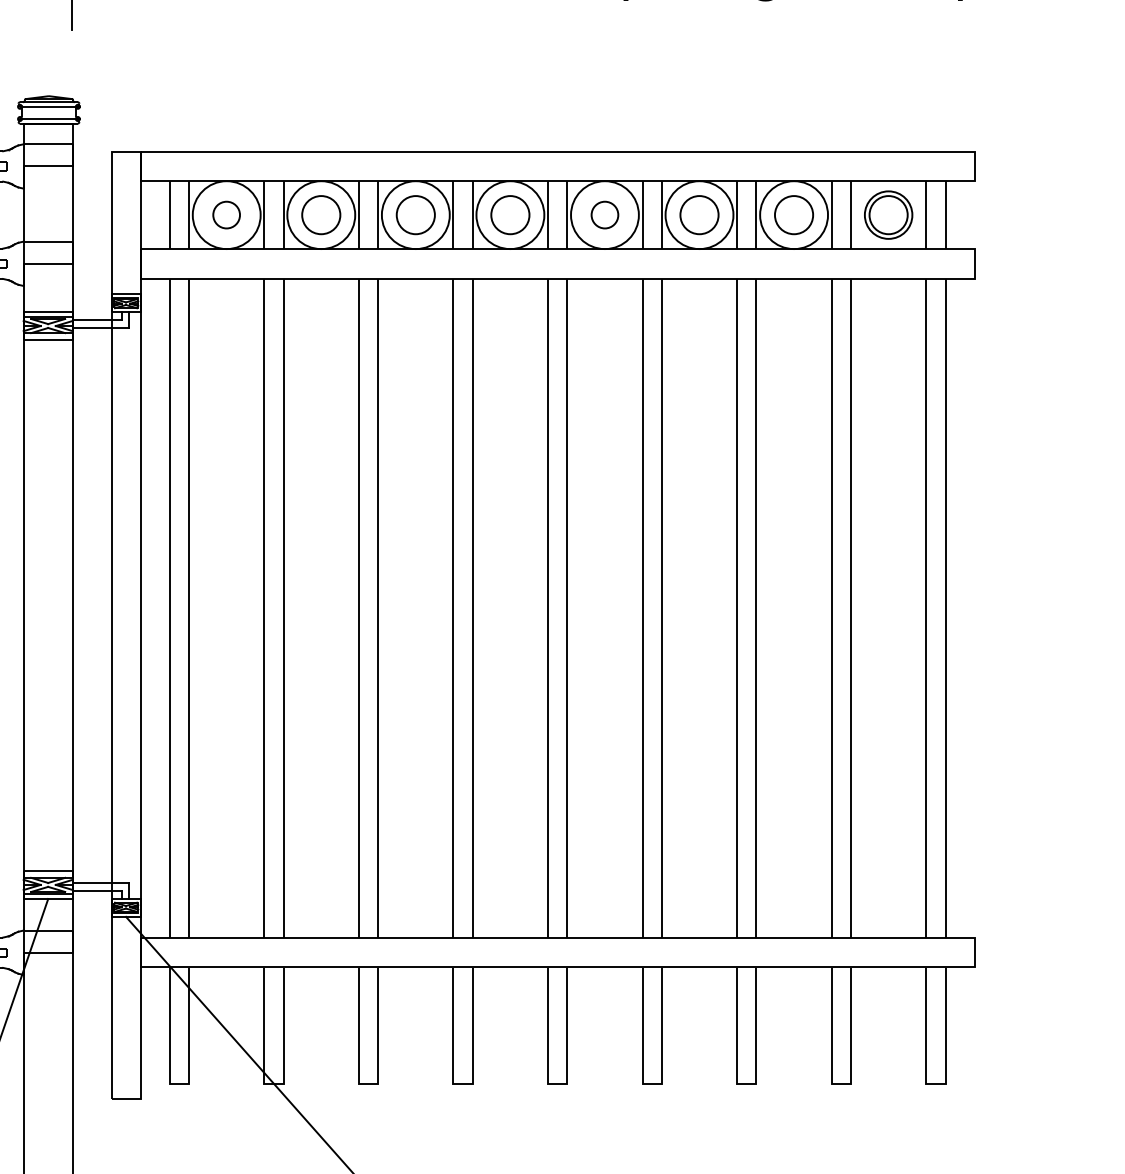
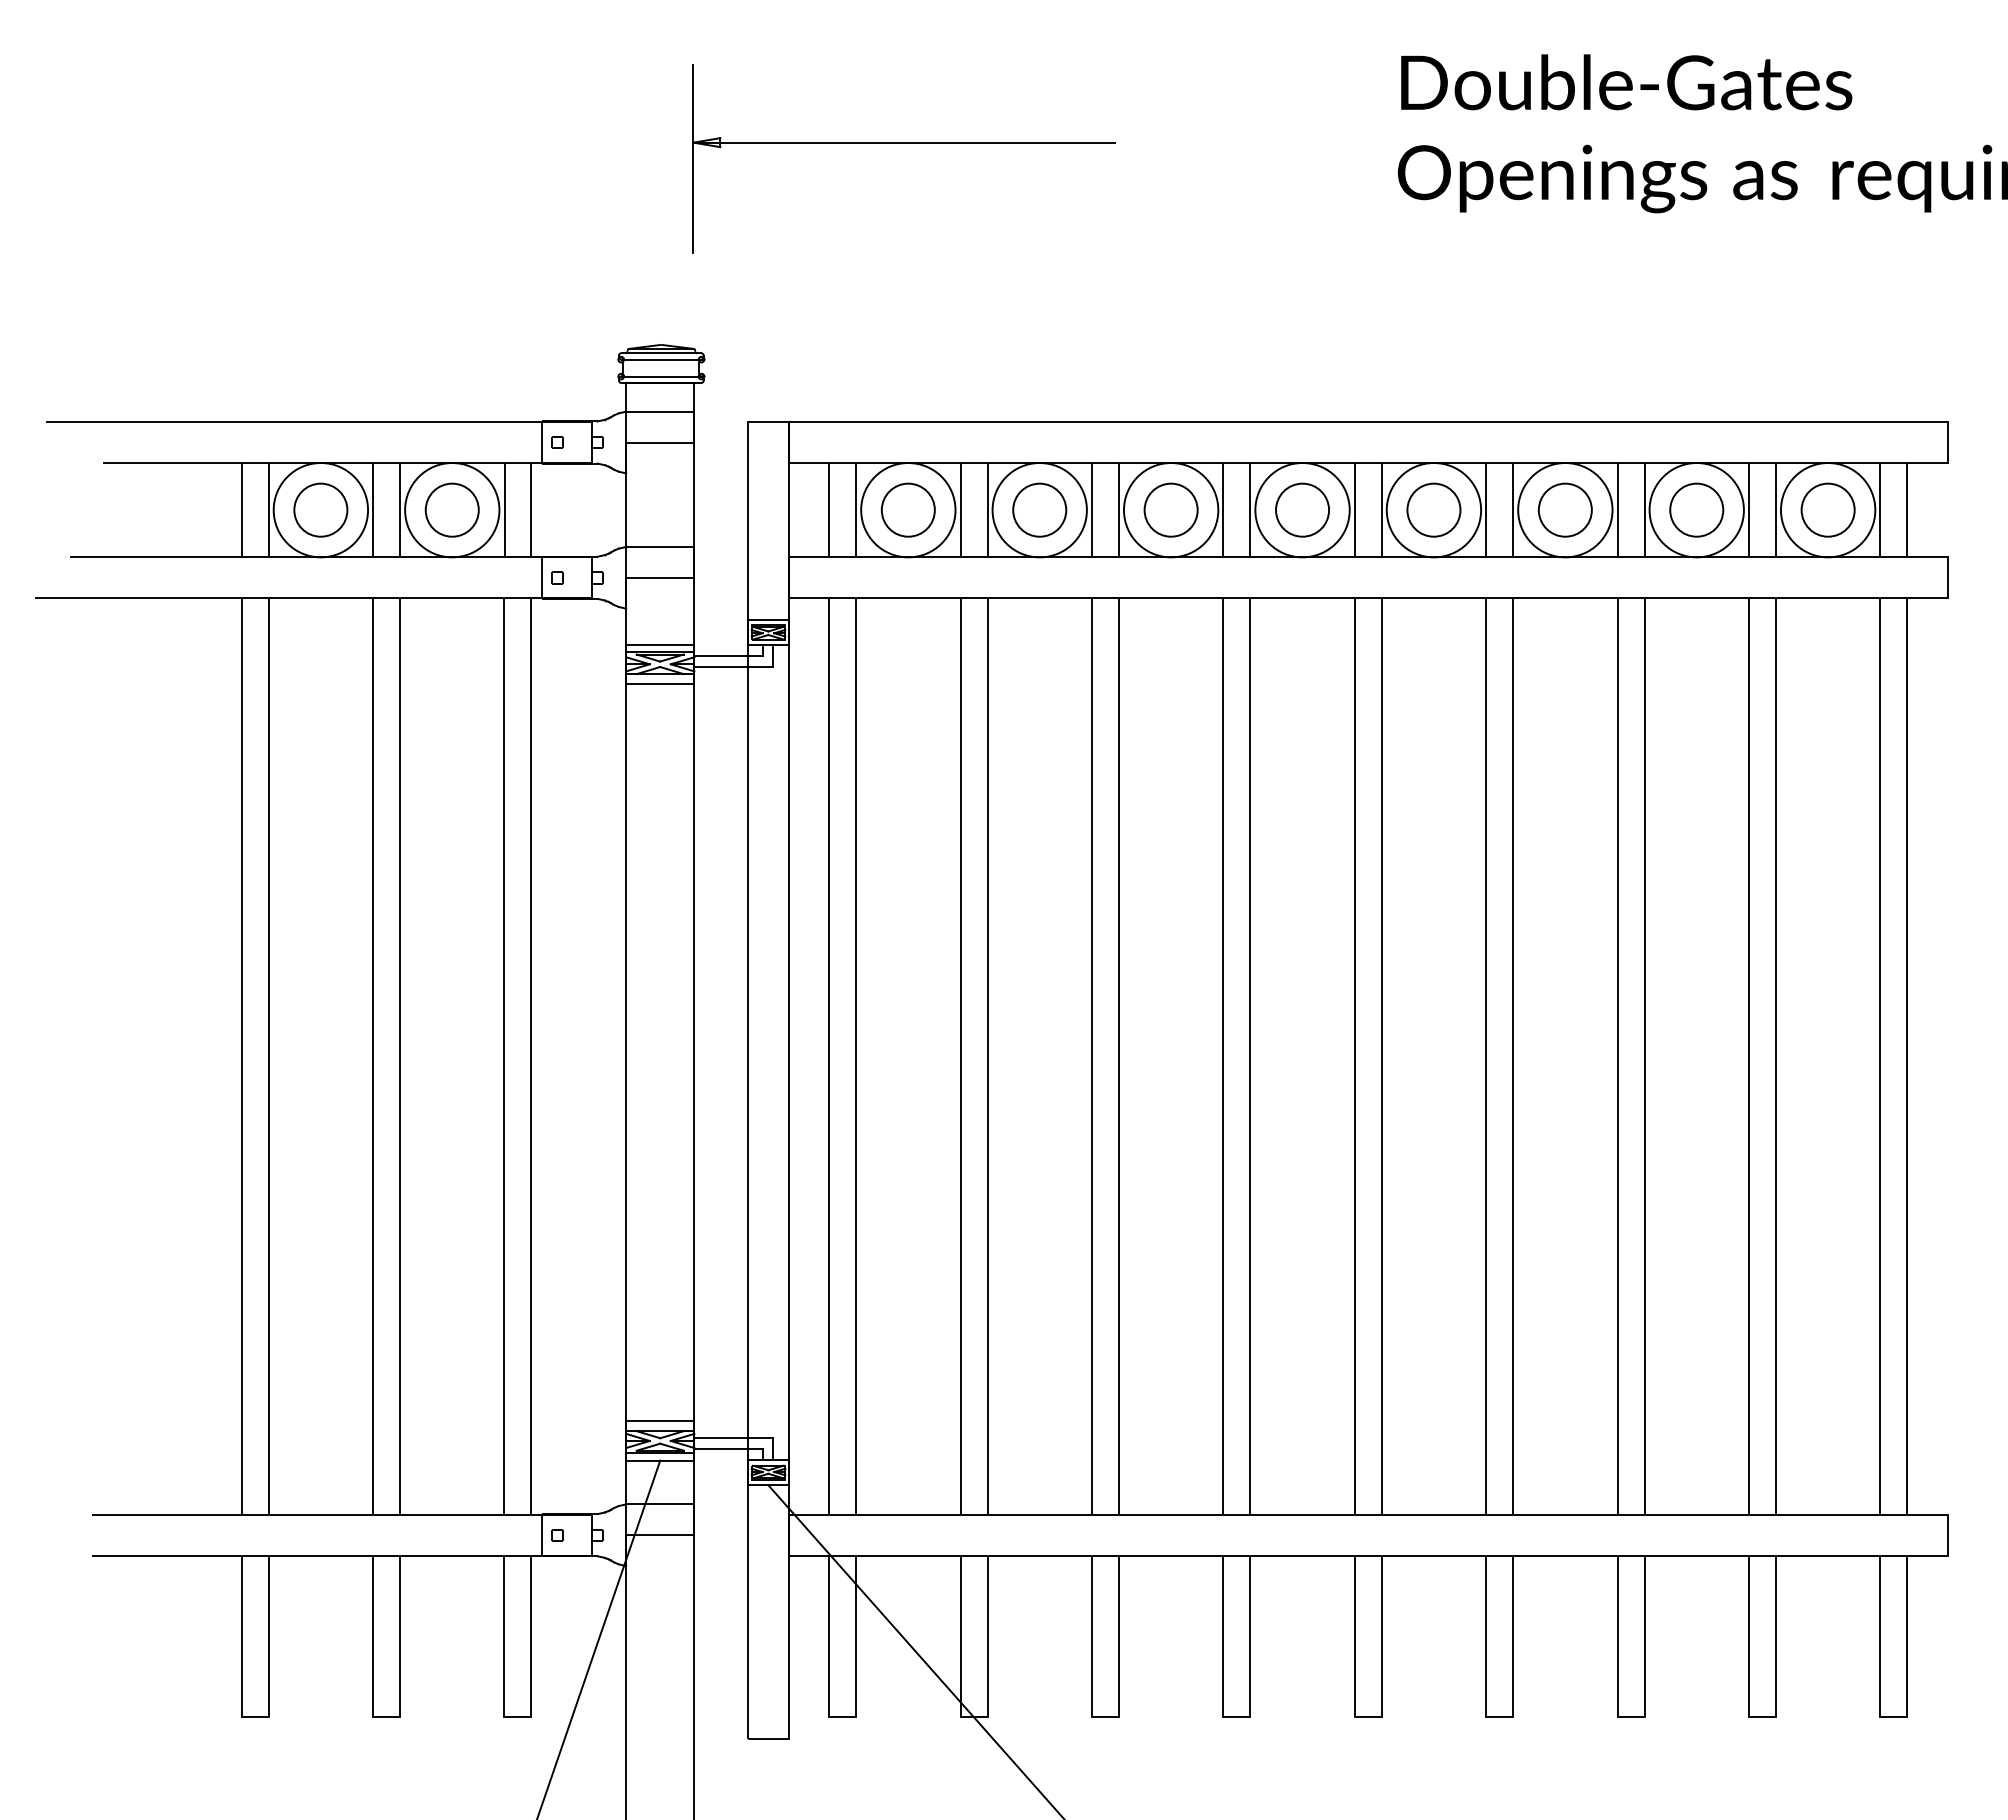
circle: (226, 214) -> (907, 509), size x1.43
circle: (604, 214) -> (1433, 509), size x1.43
circle: (888, 215) -> (1827, 510), size x1.43

